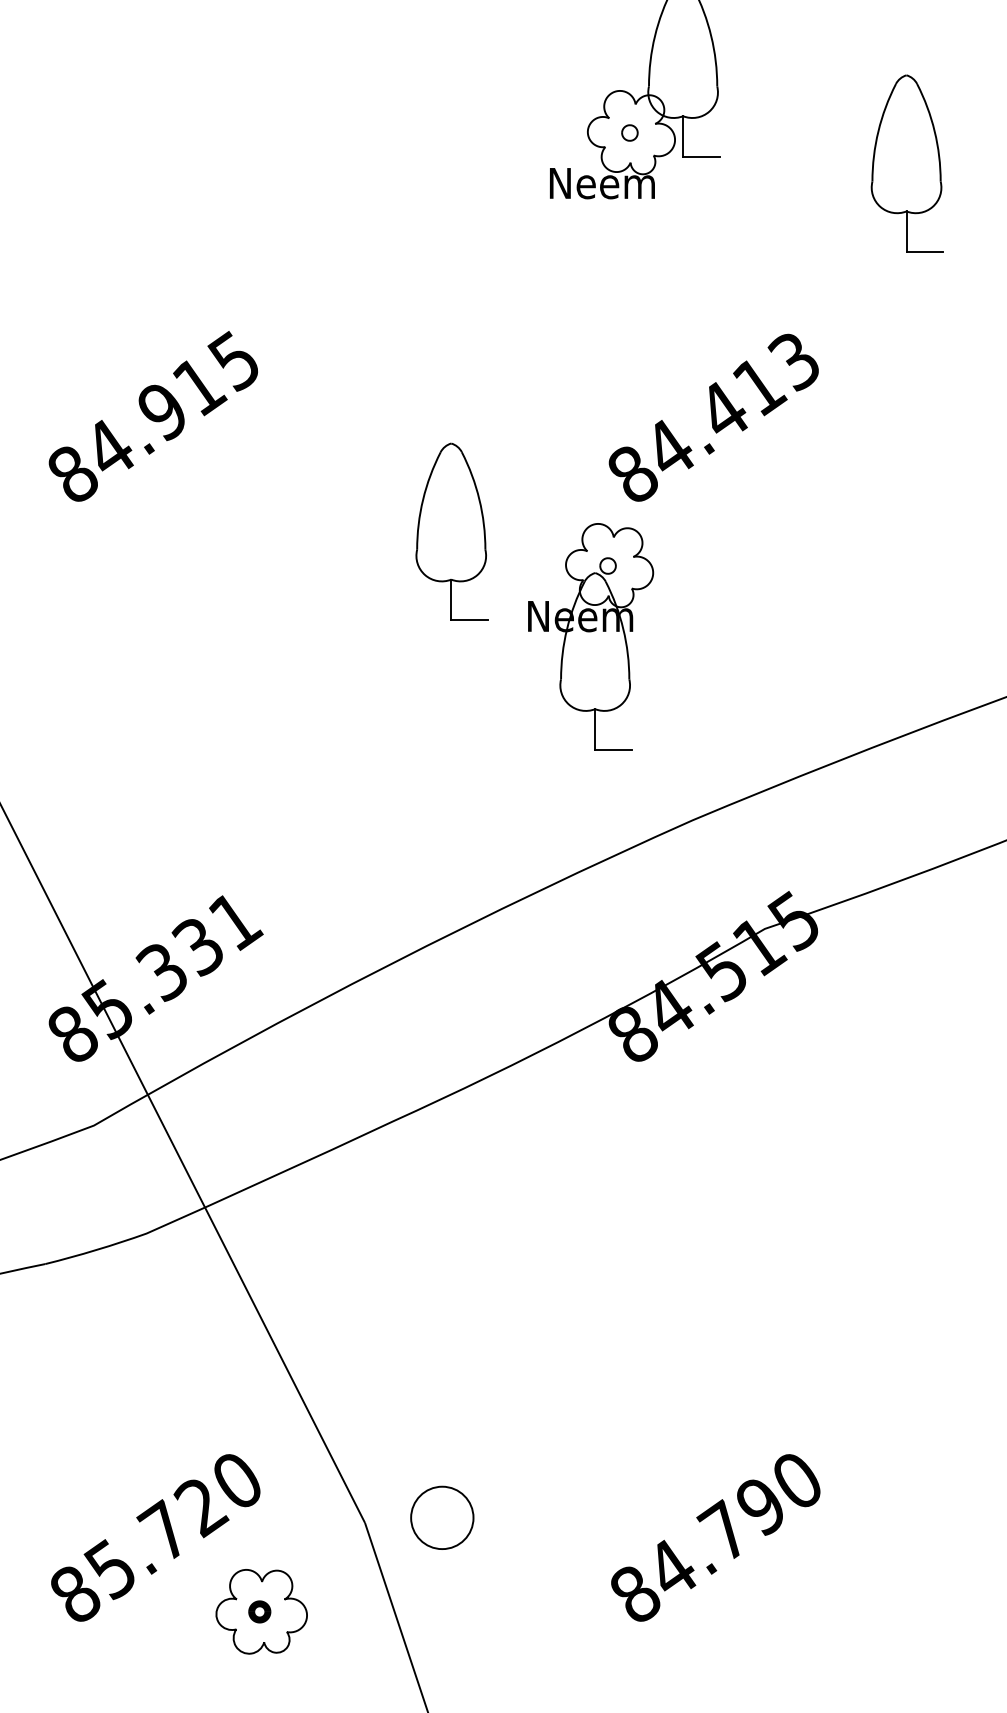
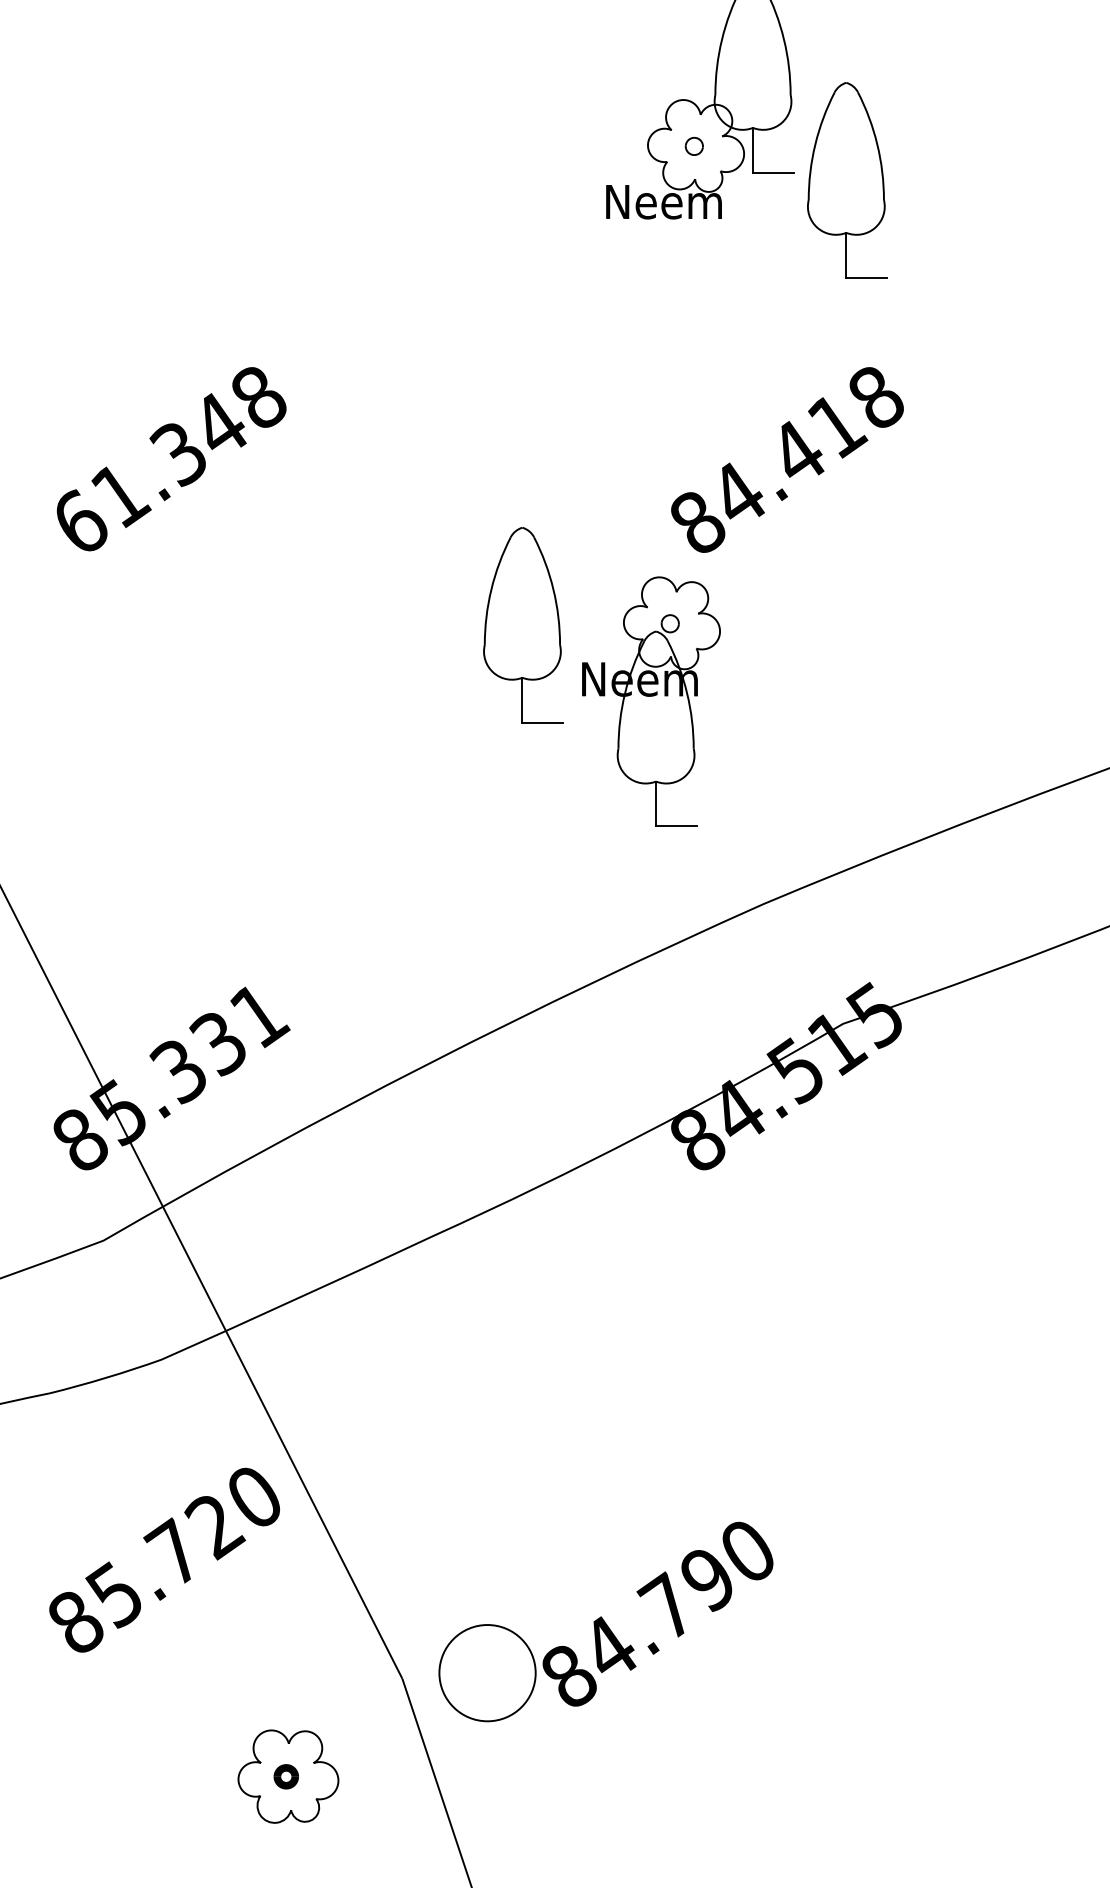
part: (907, 163) -> (847, 180), moved
text: (793, 362) -> (874, 399), 84.413 -> 84.418
text: (153, 416) -> (169, 458), 84.915 -> 61.348
part: (452, 532) -> (523, 625), moved
circle: (442, 1517) -> (487, 1672), size x1.4
text: (155, 1537) -> (164, 1559), moved
text: (715, 1537) -> (657, 1613), moved

